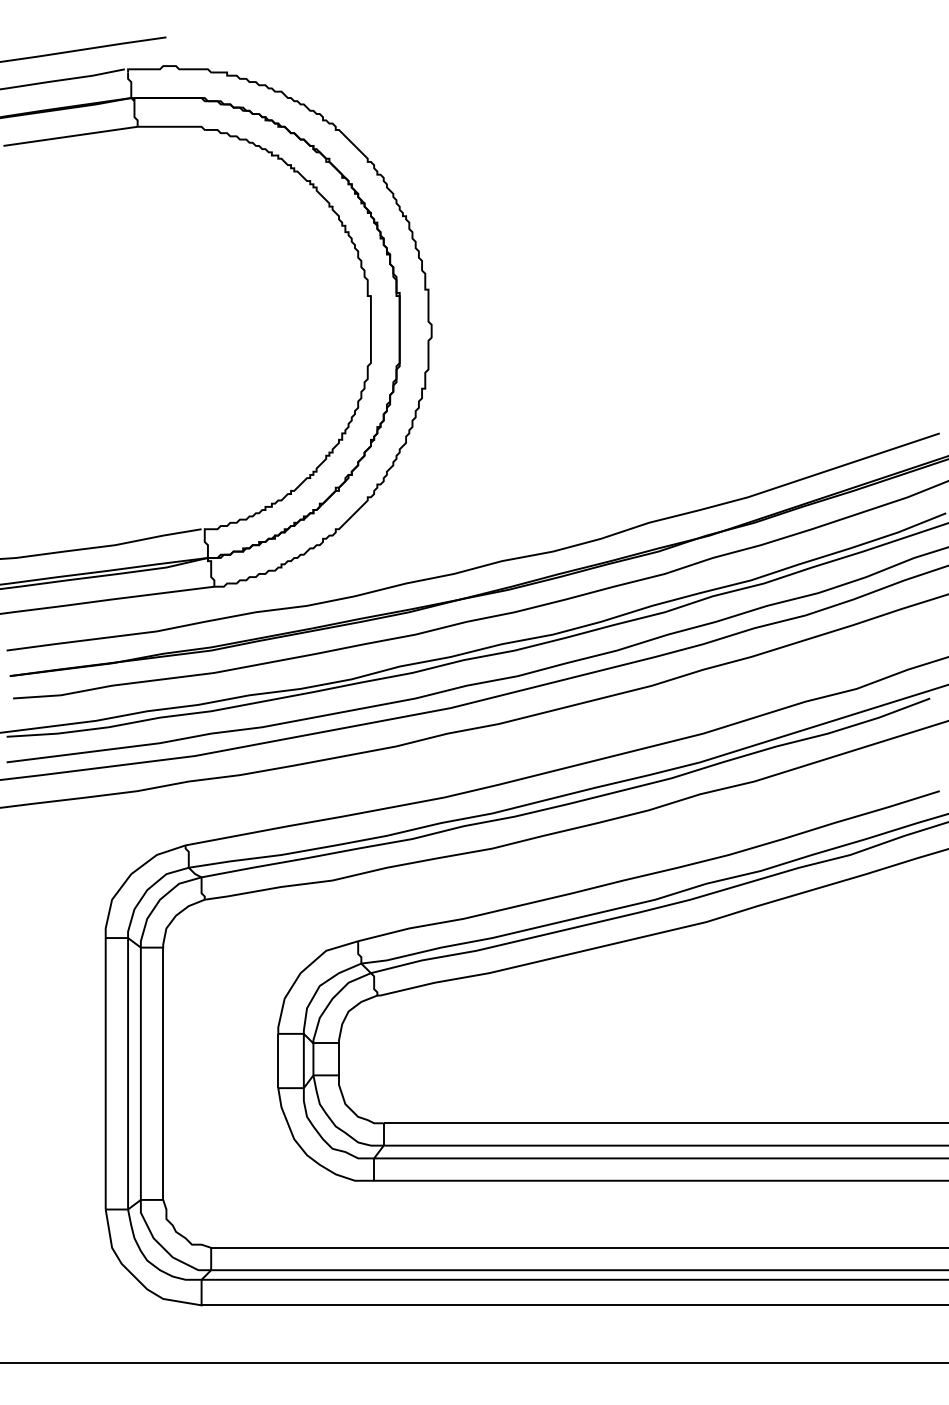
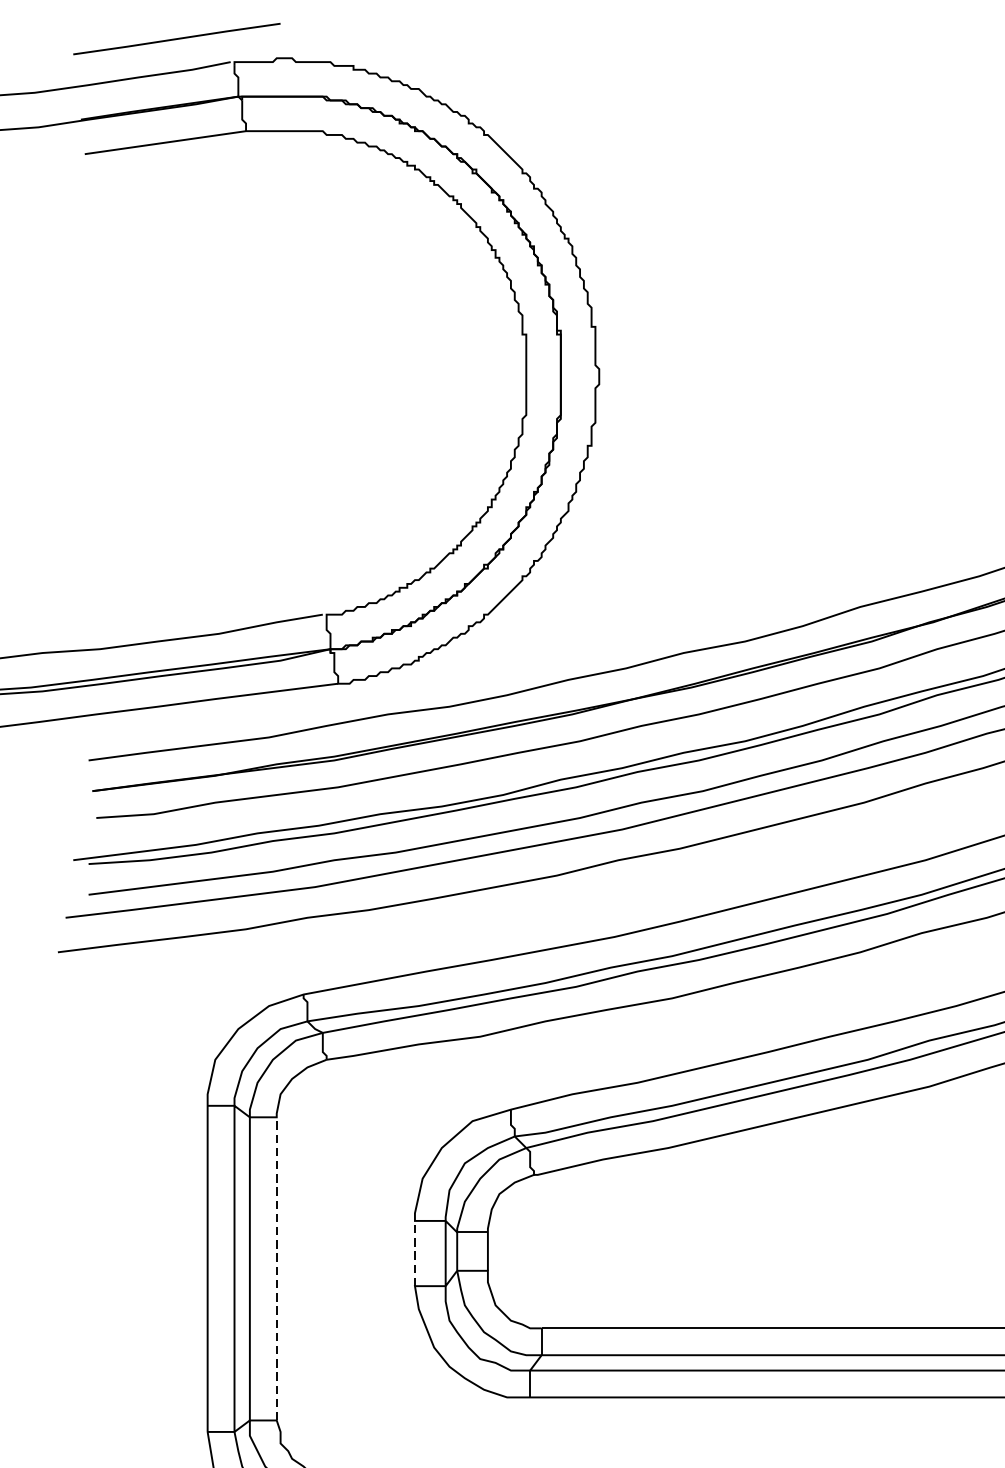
line: (278, 1060) -> (415, 1252), solid -> dashed
line: (163, 1073) -> (277, 1268), solid -> dashed

